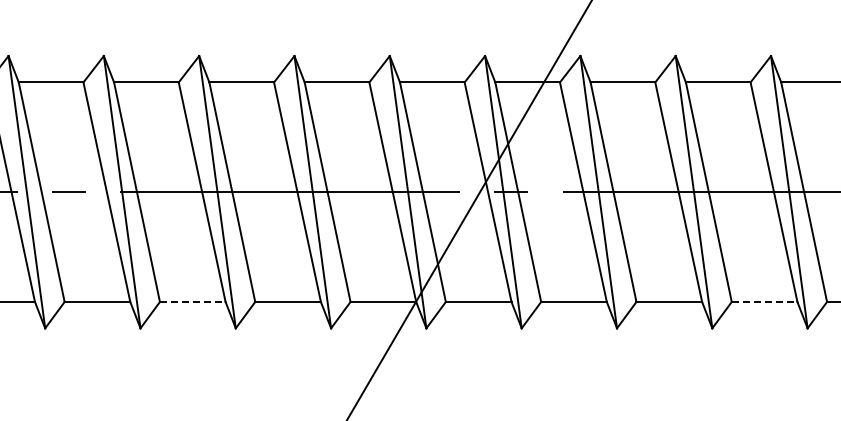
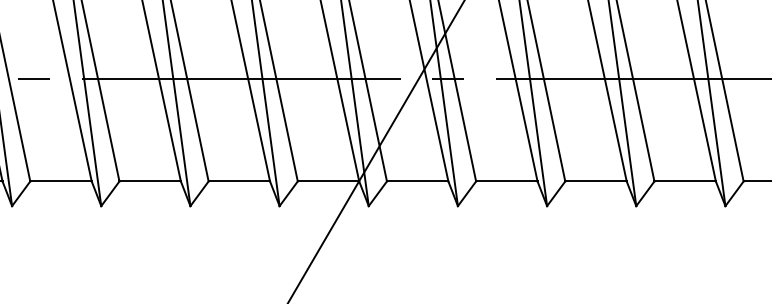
line: (192, 301) -> (149, 181), dashed -> solid
line: (764, 301) -> (685, 181), dashed -> solid

